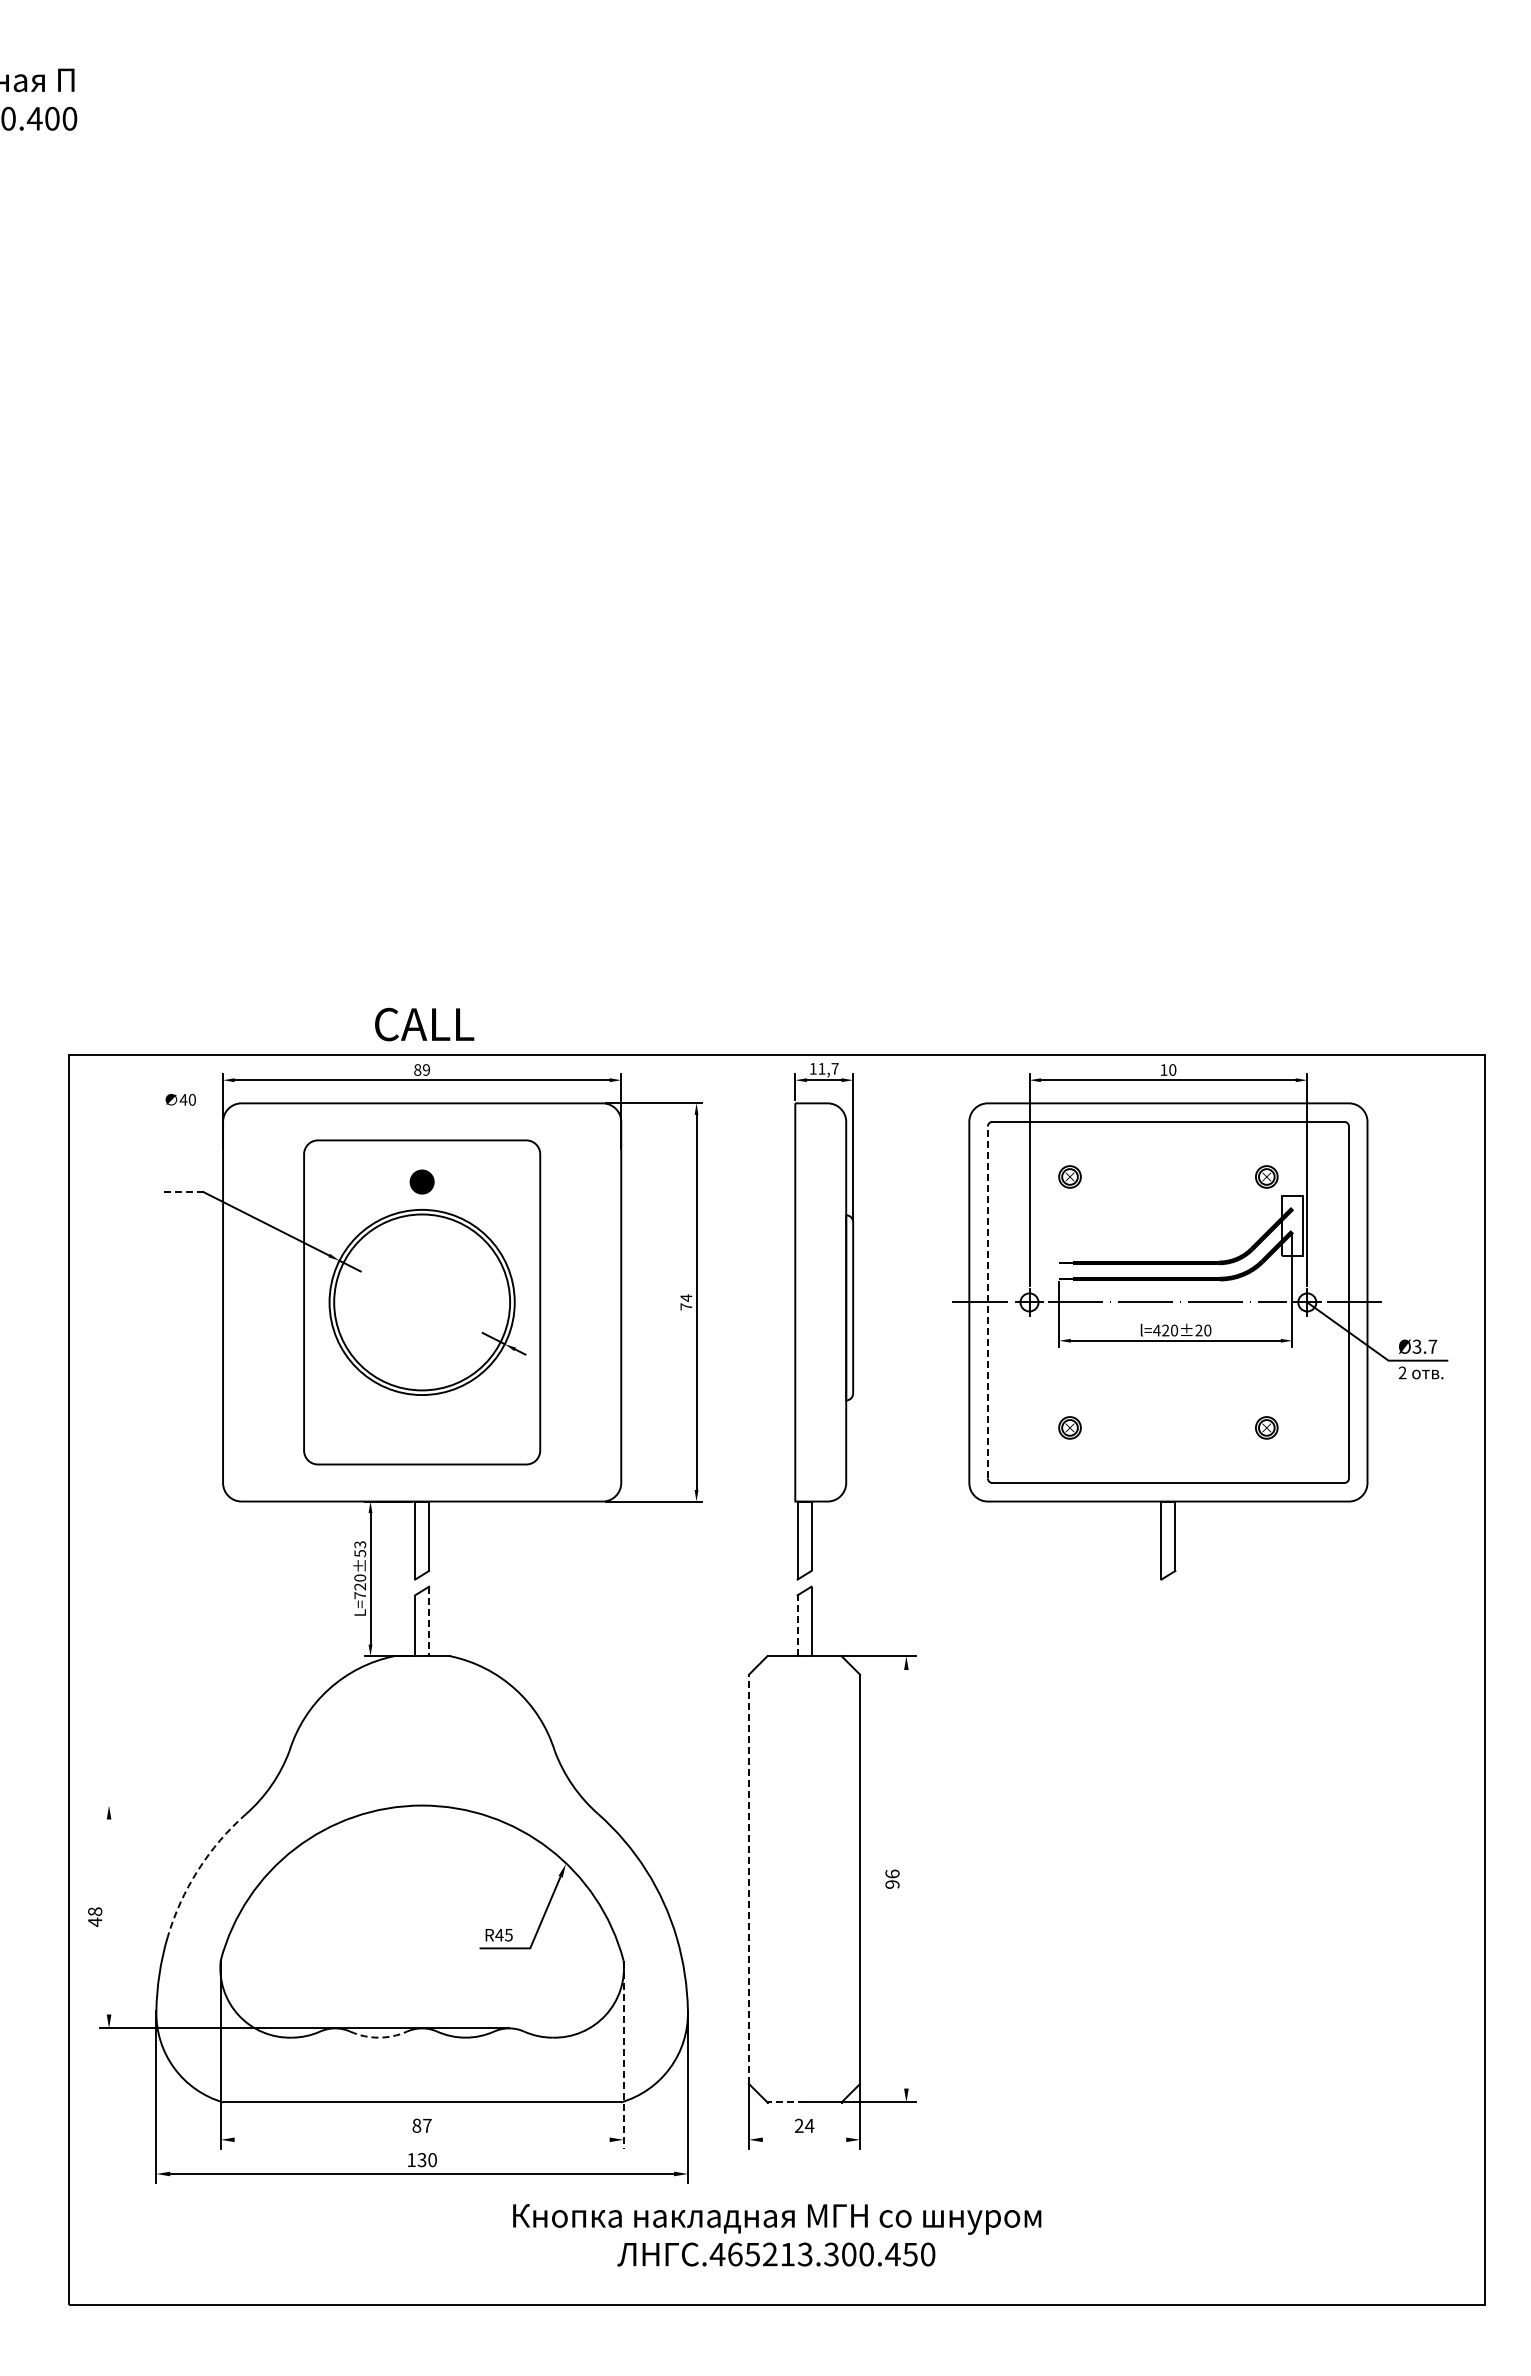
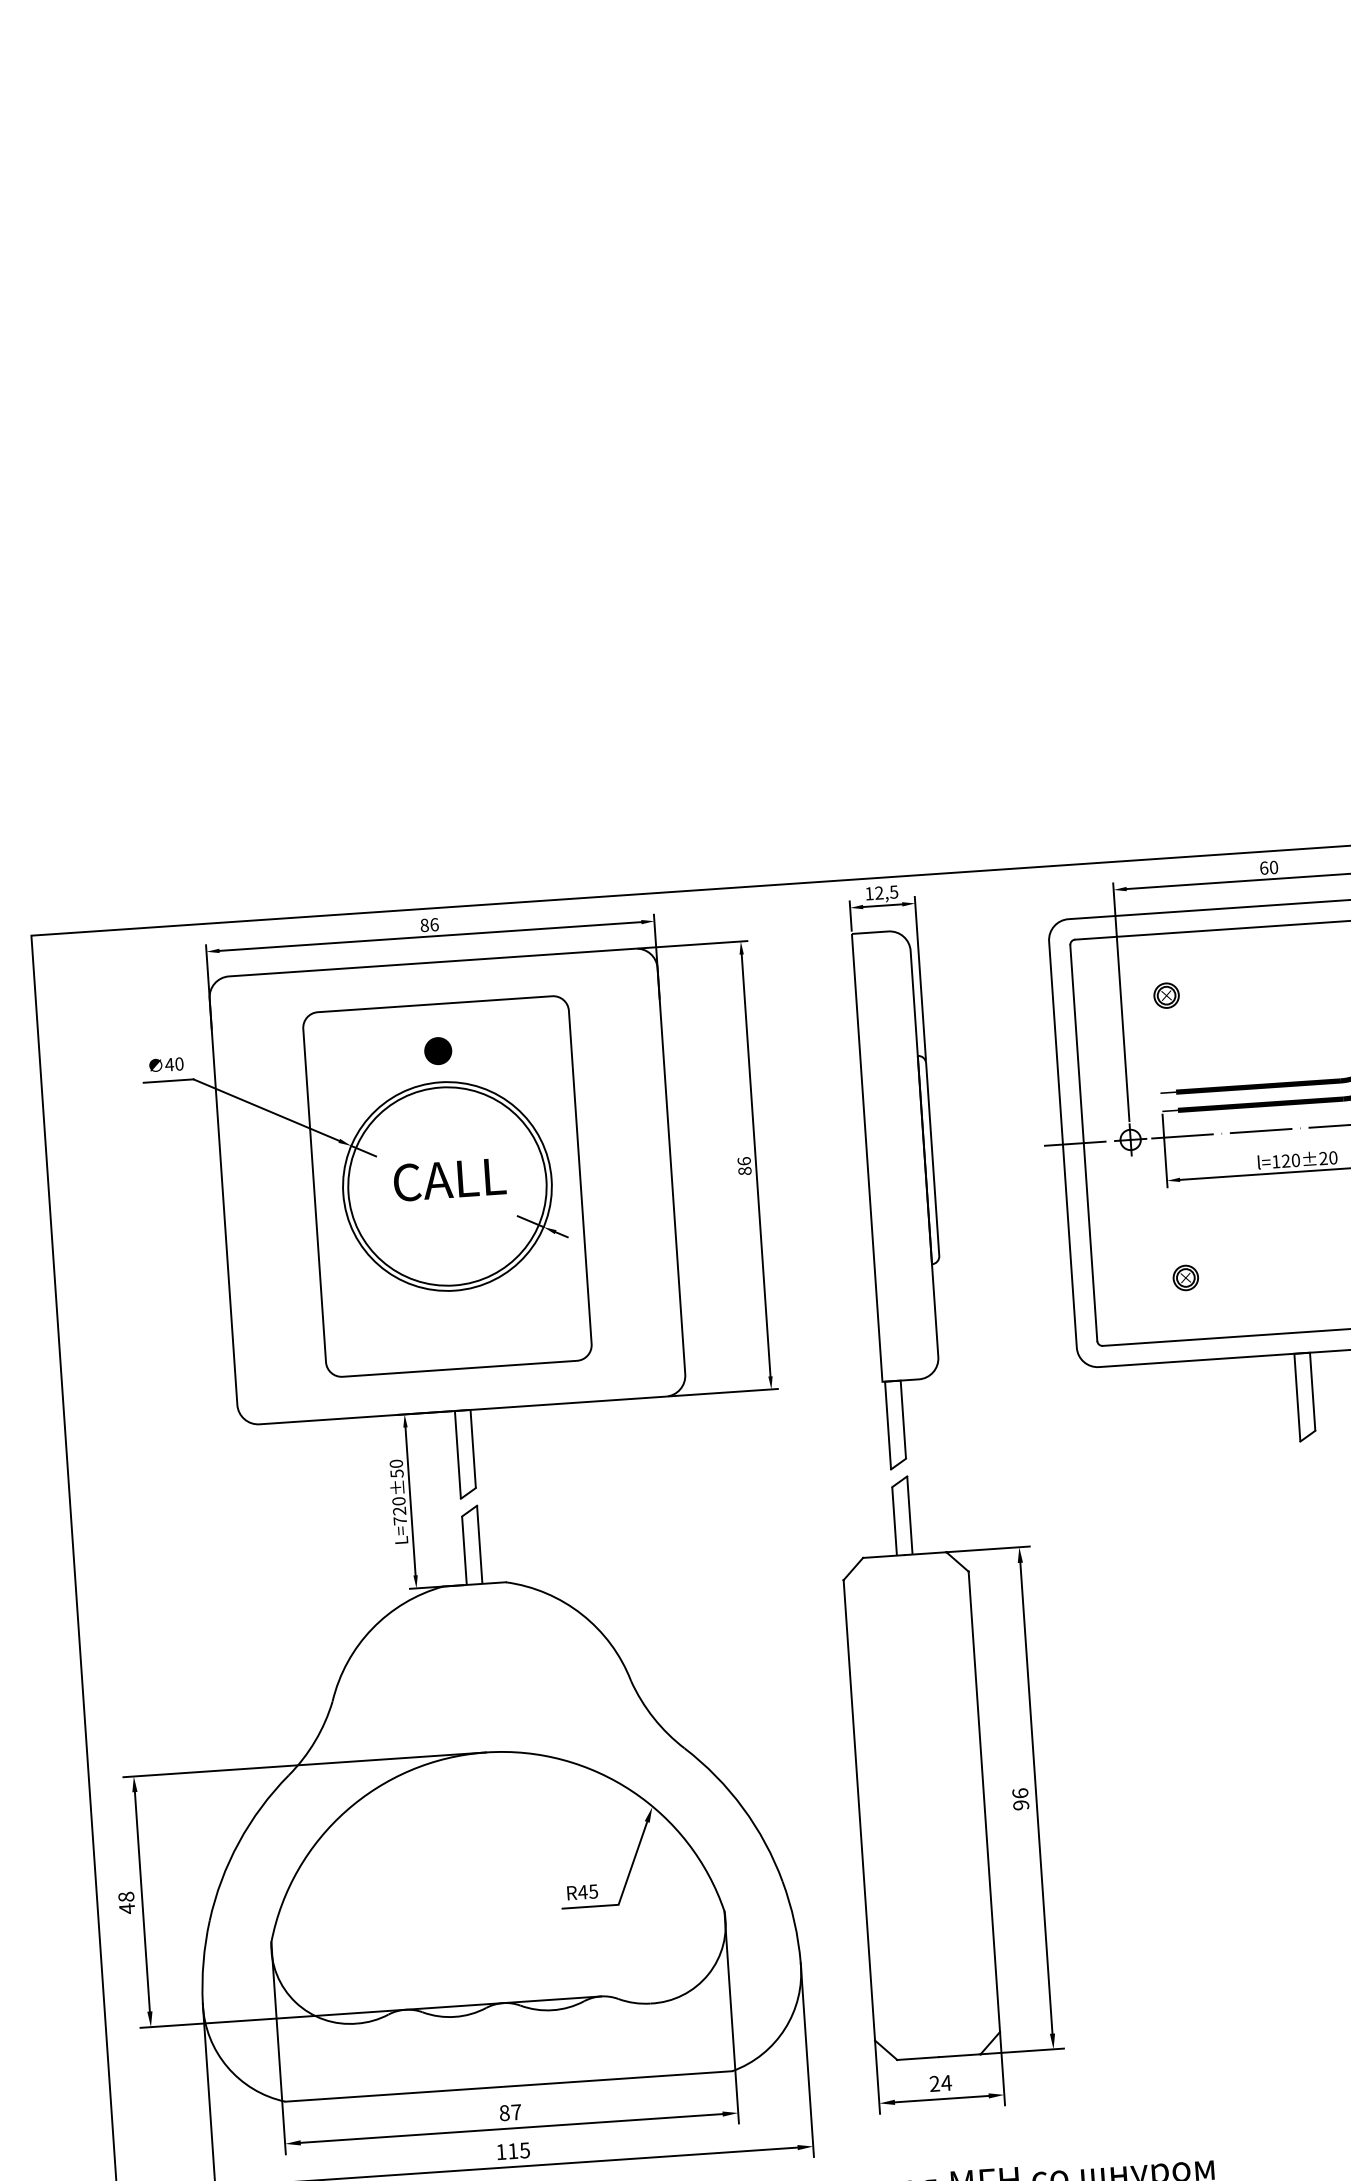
text: (424, 1024) -> (449, 1179), moved
text: (828, 1068) -> (886, 892), 11,7 -> 12,5
text: (426, 1069) -> (434, 924), 89 -> 86
text: (1163, 1069) -> (1263, 867), 10 -> 60
text: (180, 1099) -> (166, 1064), moved
line: (181, 1192) -> (168, 1081), dashed -> solid
text: (686, 1302) -> (744, 1166), 74 -> 86
line: (987, 1302) -> (1083, 1143), dashed -> solid
text: (1156, 1330) -> (1275, 1161), l=420±20 -> l=120±20
text: (359, 1544) -> (395, 1463), L=720±53 -> L=720±50
line: (429, 1621) -> (480, 1544), dashed -> solid
line: (797, 1625) -> (894, 1521), dashed -> solid
line: (260, 1805) -> (304, 1764), added
arc: (198, 1870) -> (239, 1842), dashed -> solid
line: (748, 1879) -> (858, 1810), dashed -> solid
line: (906, 1879) -> (1036, 1798), added
line: (109, 1916) -> (142, 1901), added
arc: (378, 2037) -> (454, 2016), dashed -> solid
line: (623, 2055) -> (731, 2018), dashed -> solid
line: (786, 2102) -> (918, 2058), dashed -> solid
line: (421, 2139) -> (510, 2128), added
line: (804, 2139) -> (941, 2098), added
text: (426, 2160) -> (518, 2151), 130 -> 115

